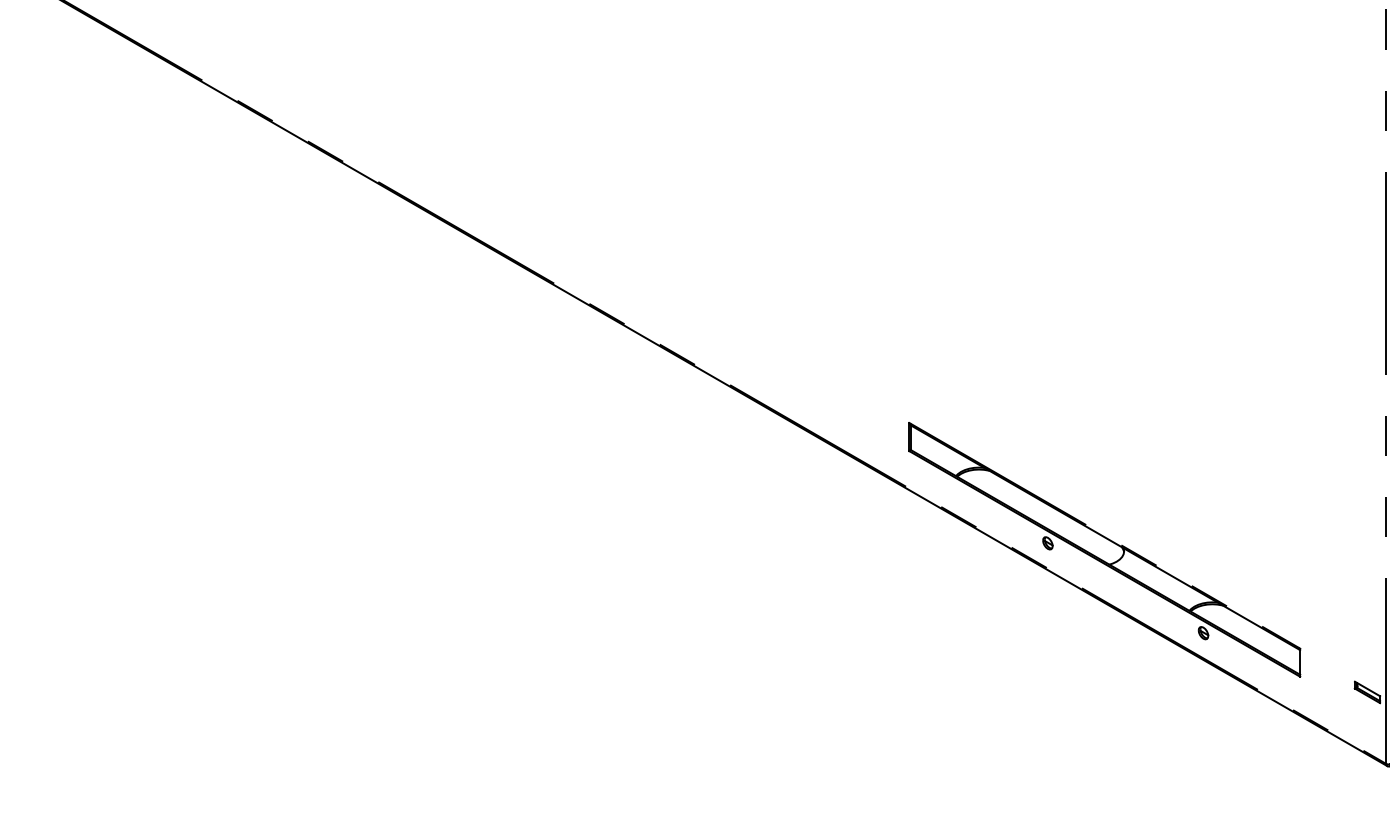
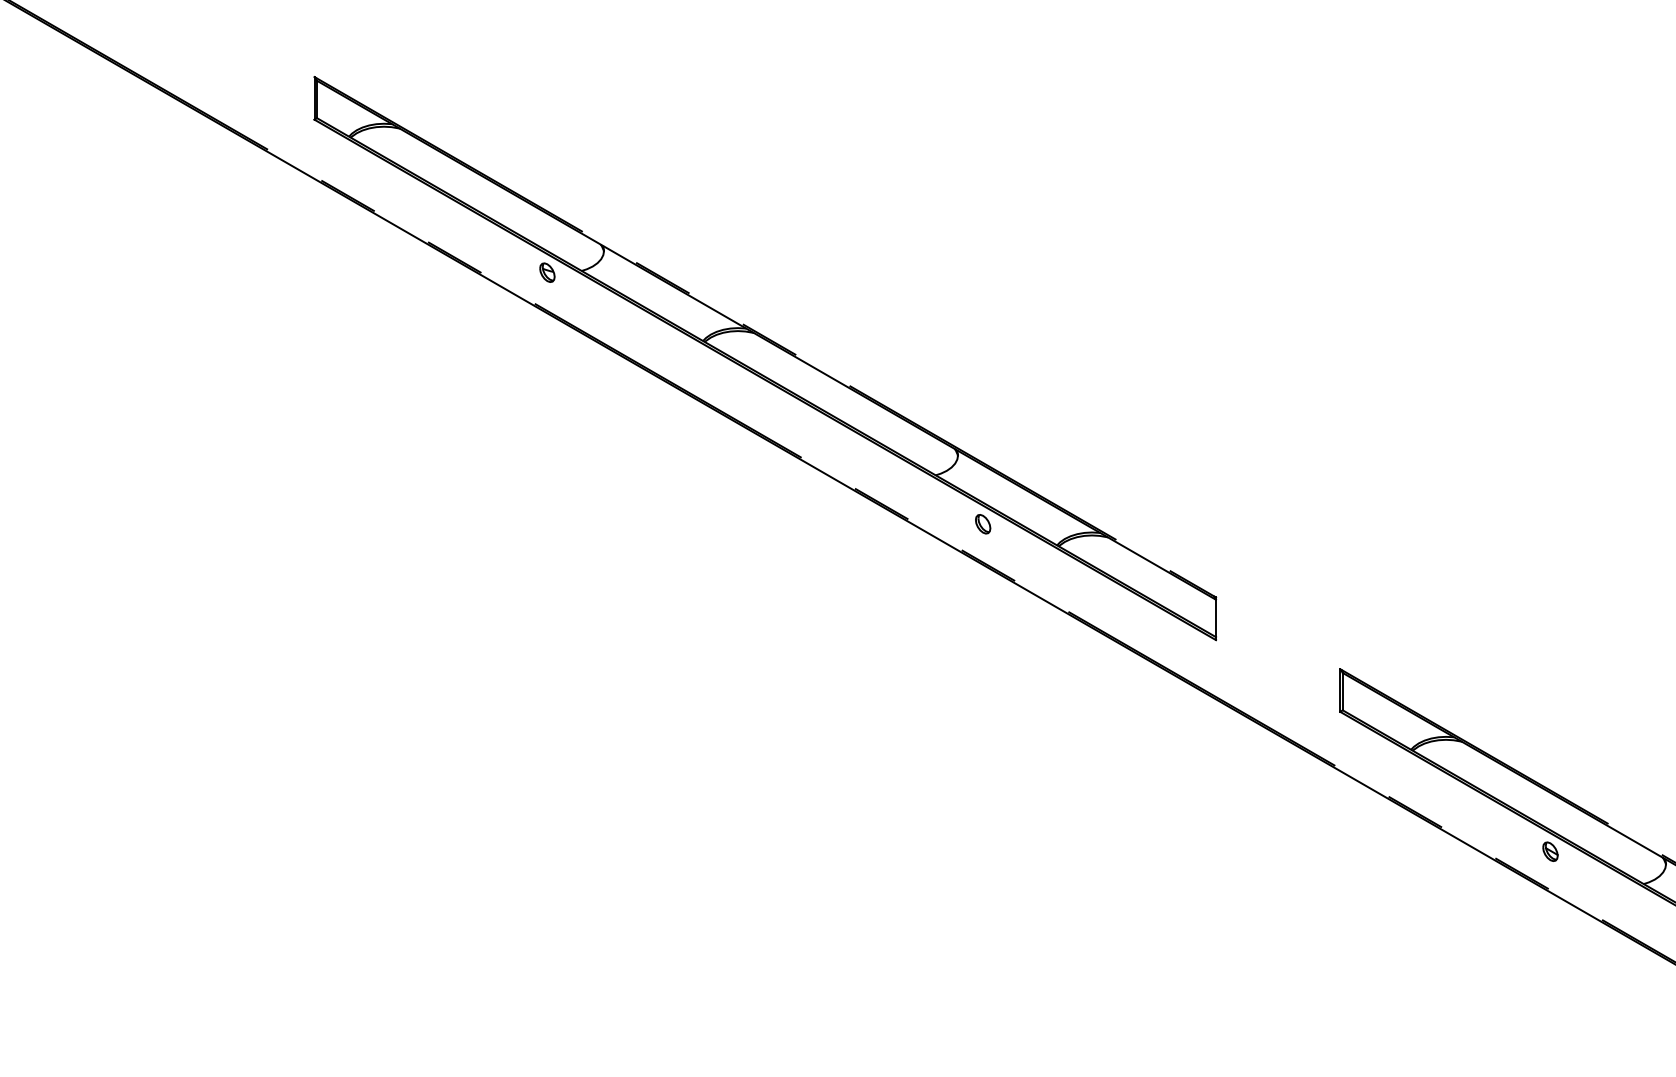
part: (529, 217) -> (764, 357), added

